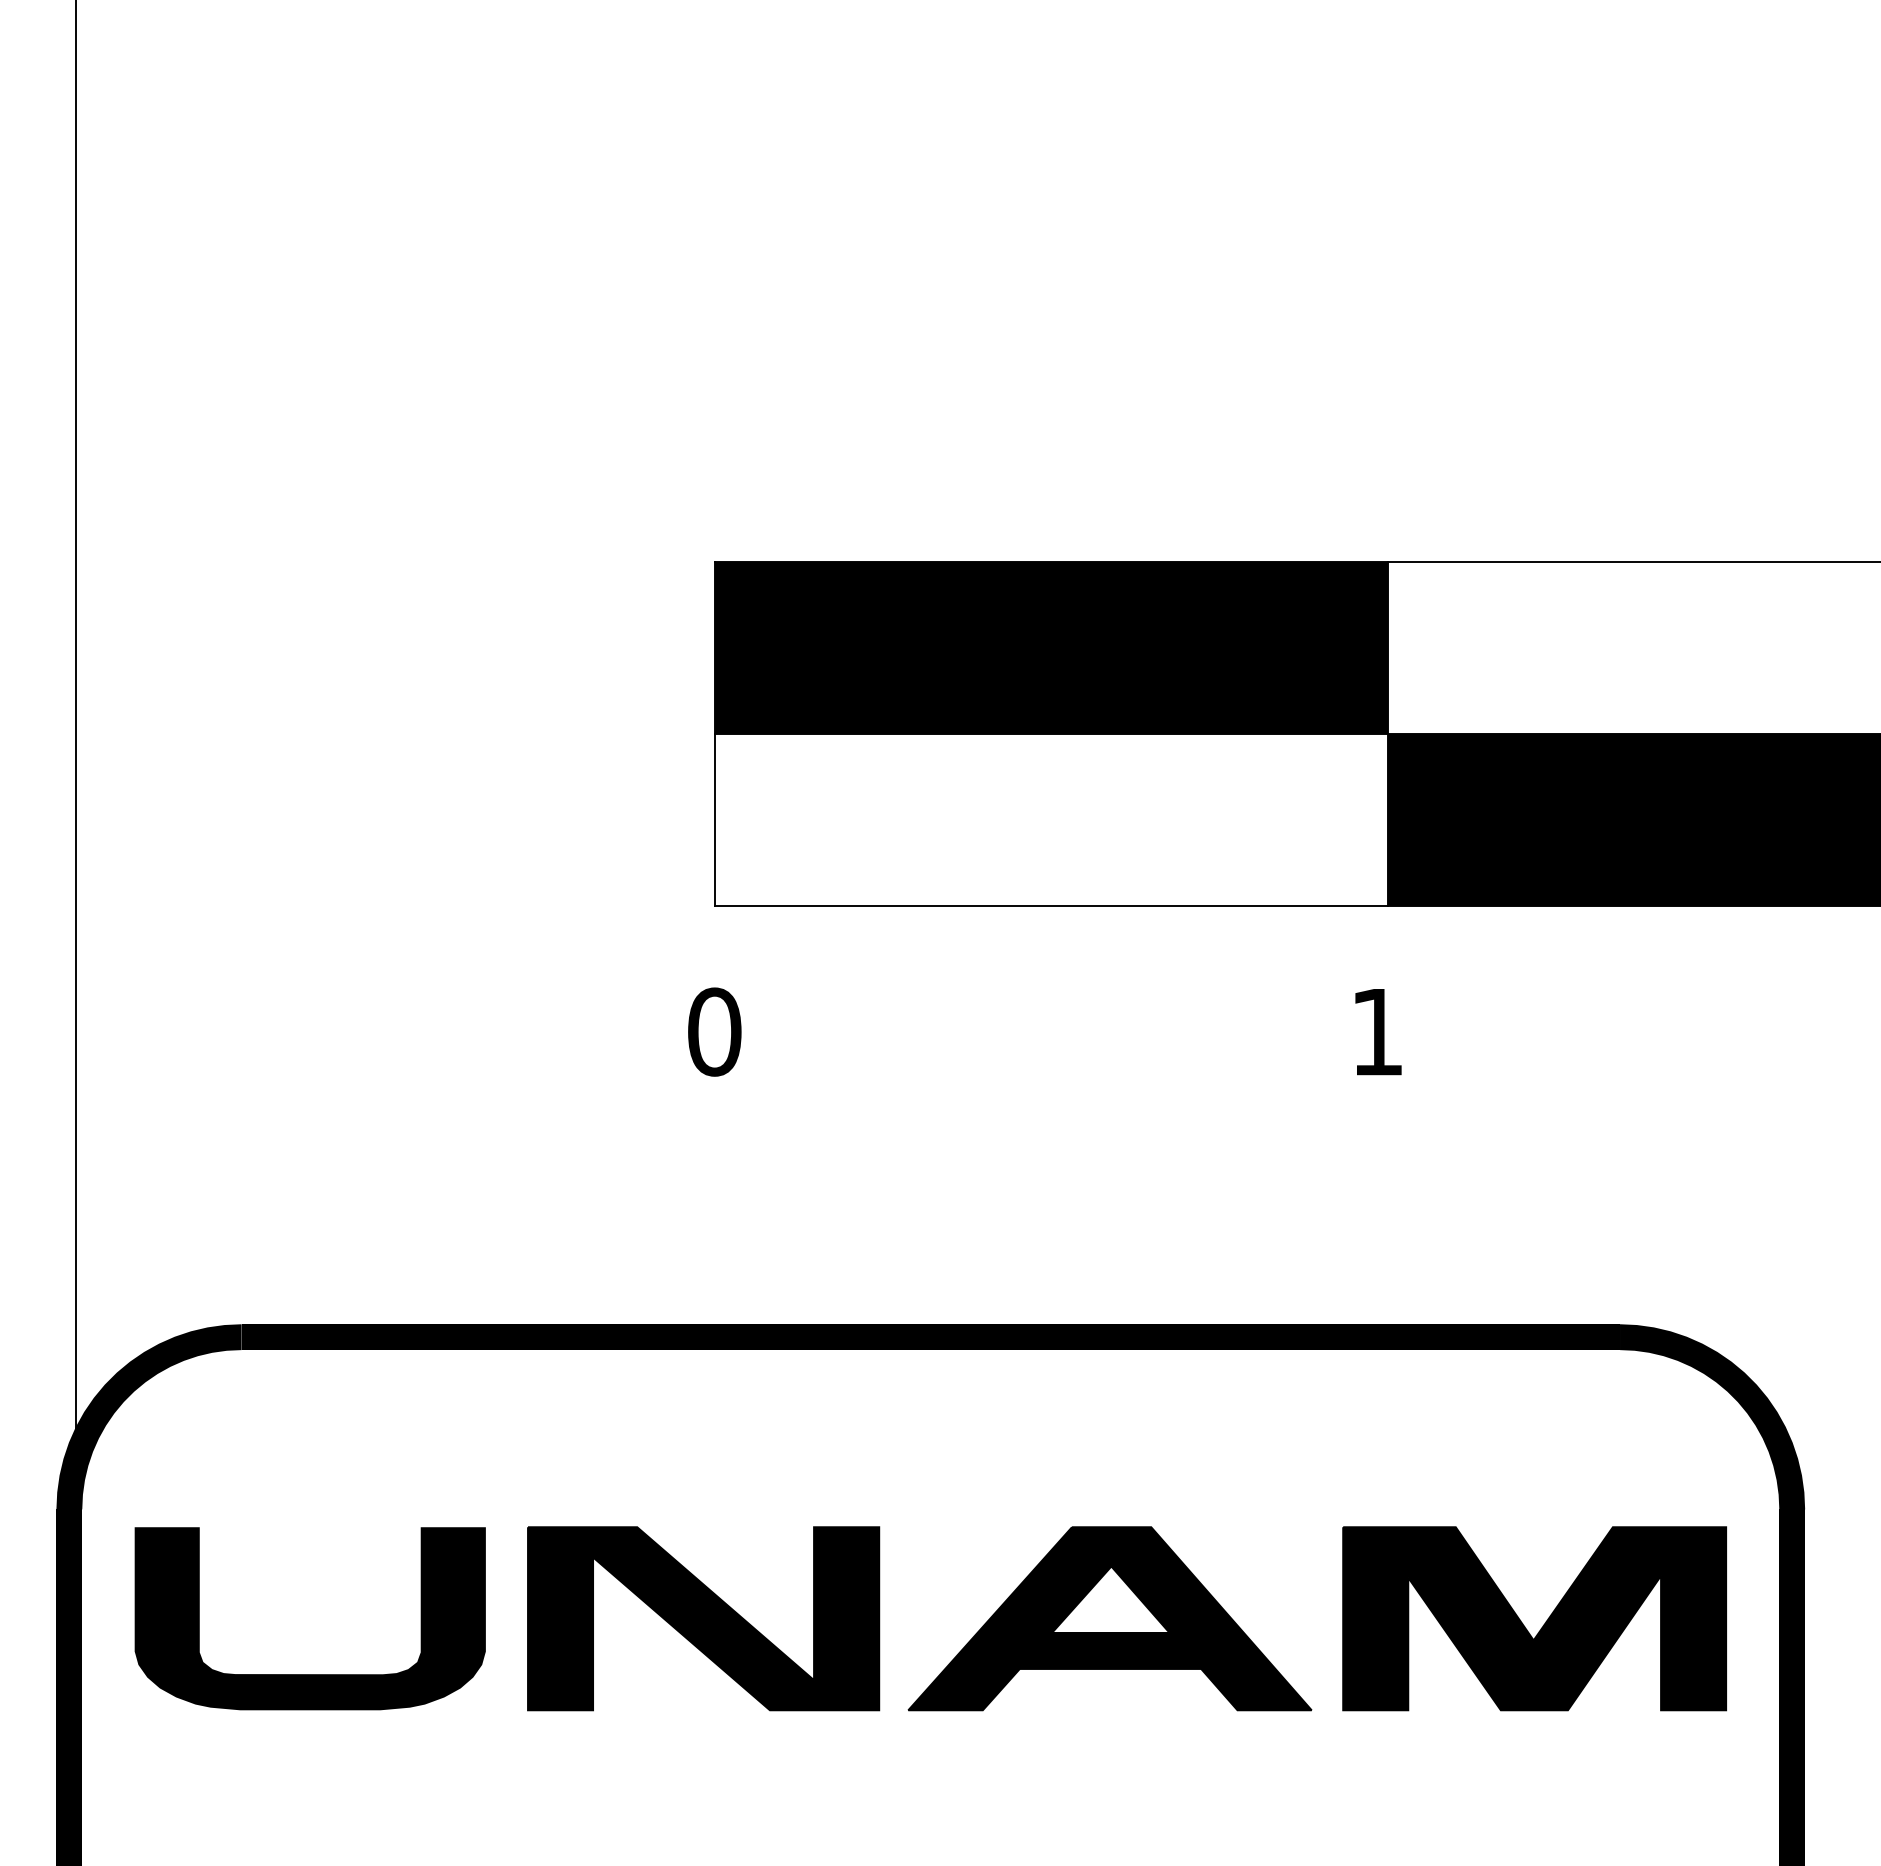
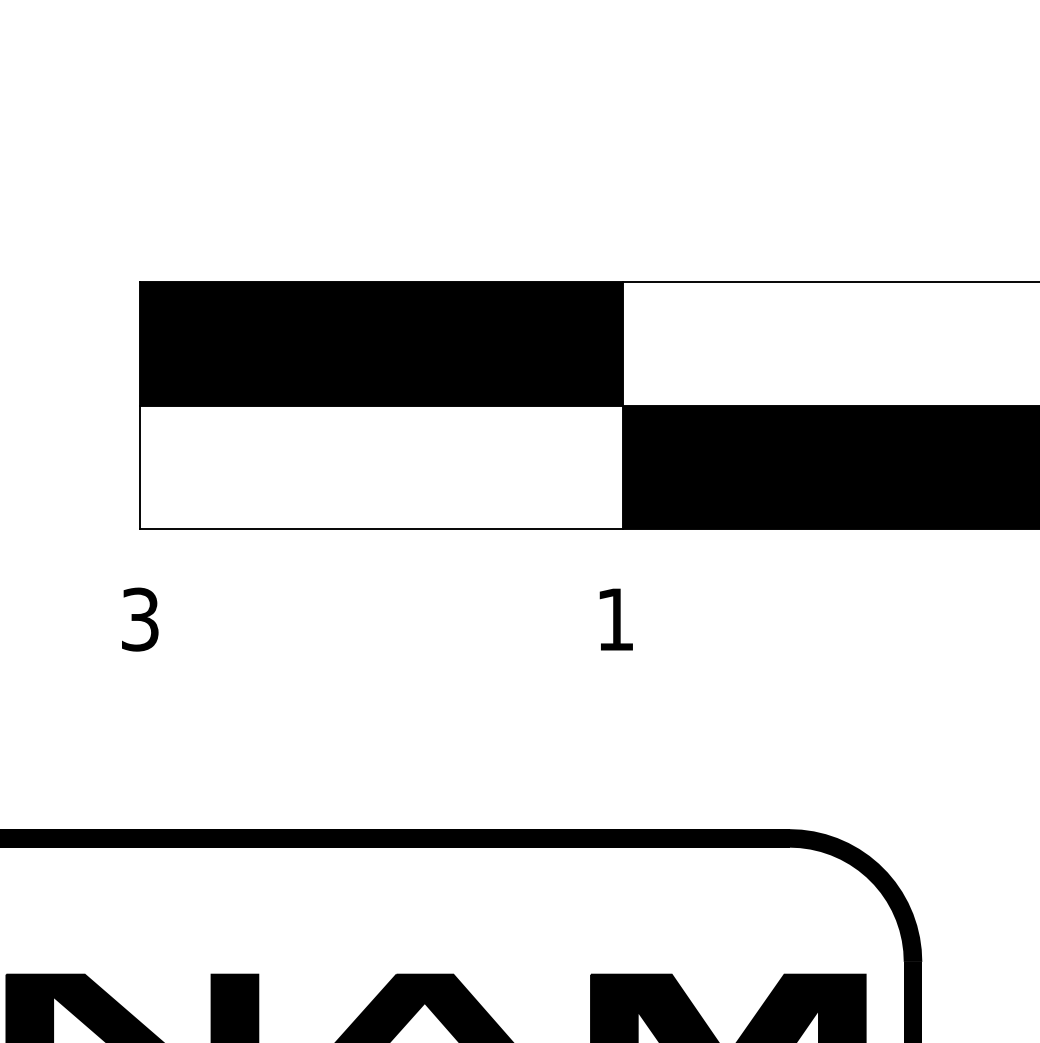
text: (714, 1031) -> (140, 619), 0 -> 3

